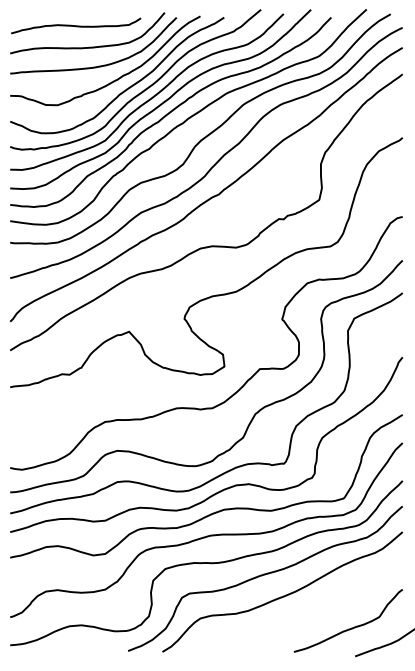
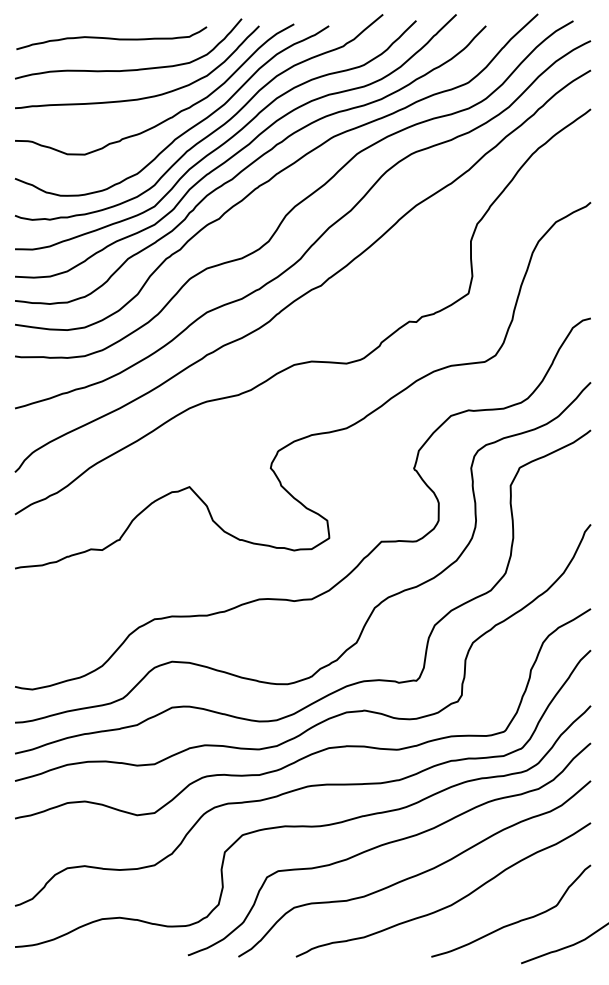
curve: (305, 616) -> (448, 904), added

